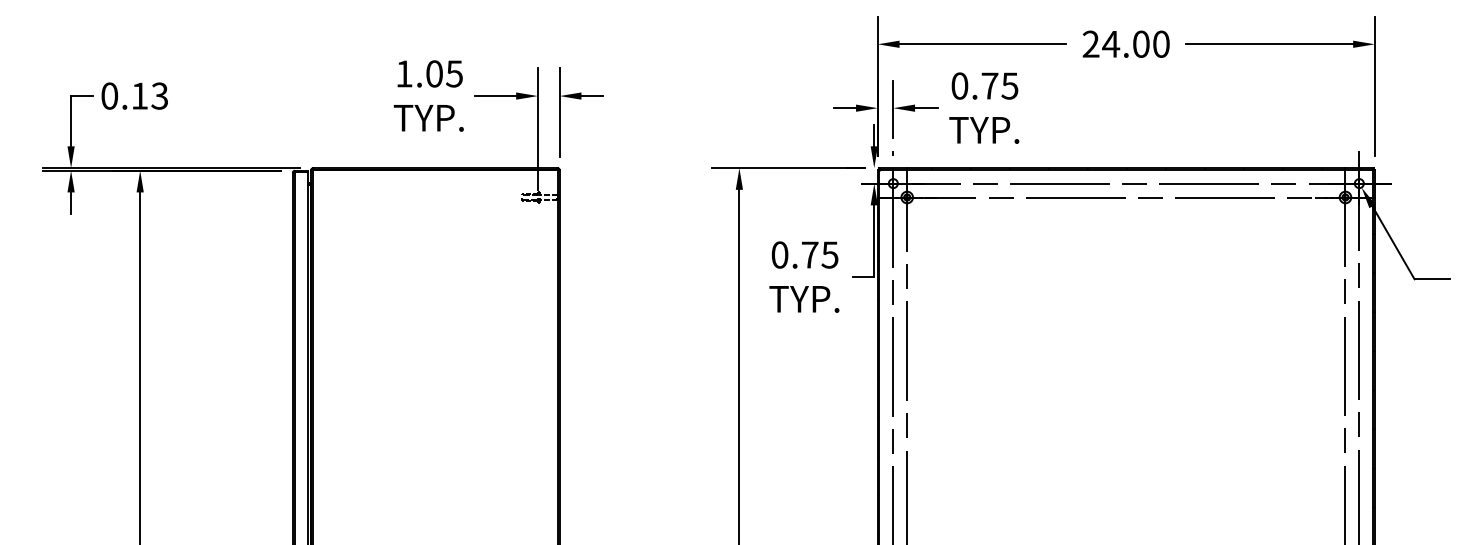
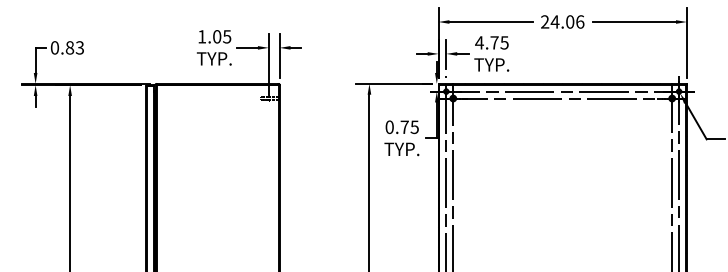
text: (1161, 43) -> (580, 21), 24.00 -> 24.06
text: (959, 85) -> (479, 42), 0.75 -> 4.75
text: (138, 95) -> (69, 47), 0.13 -> 0.83

